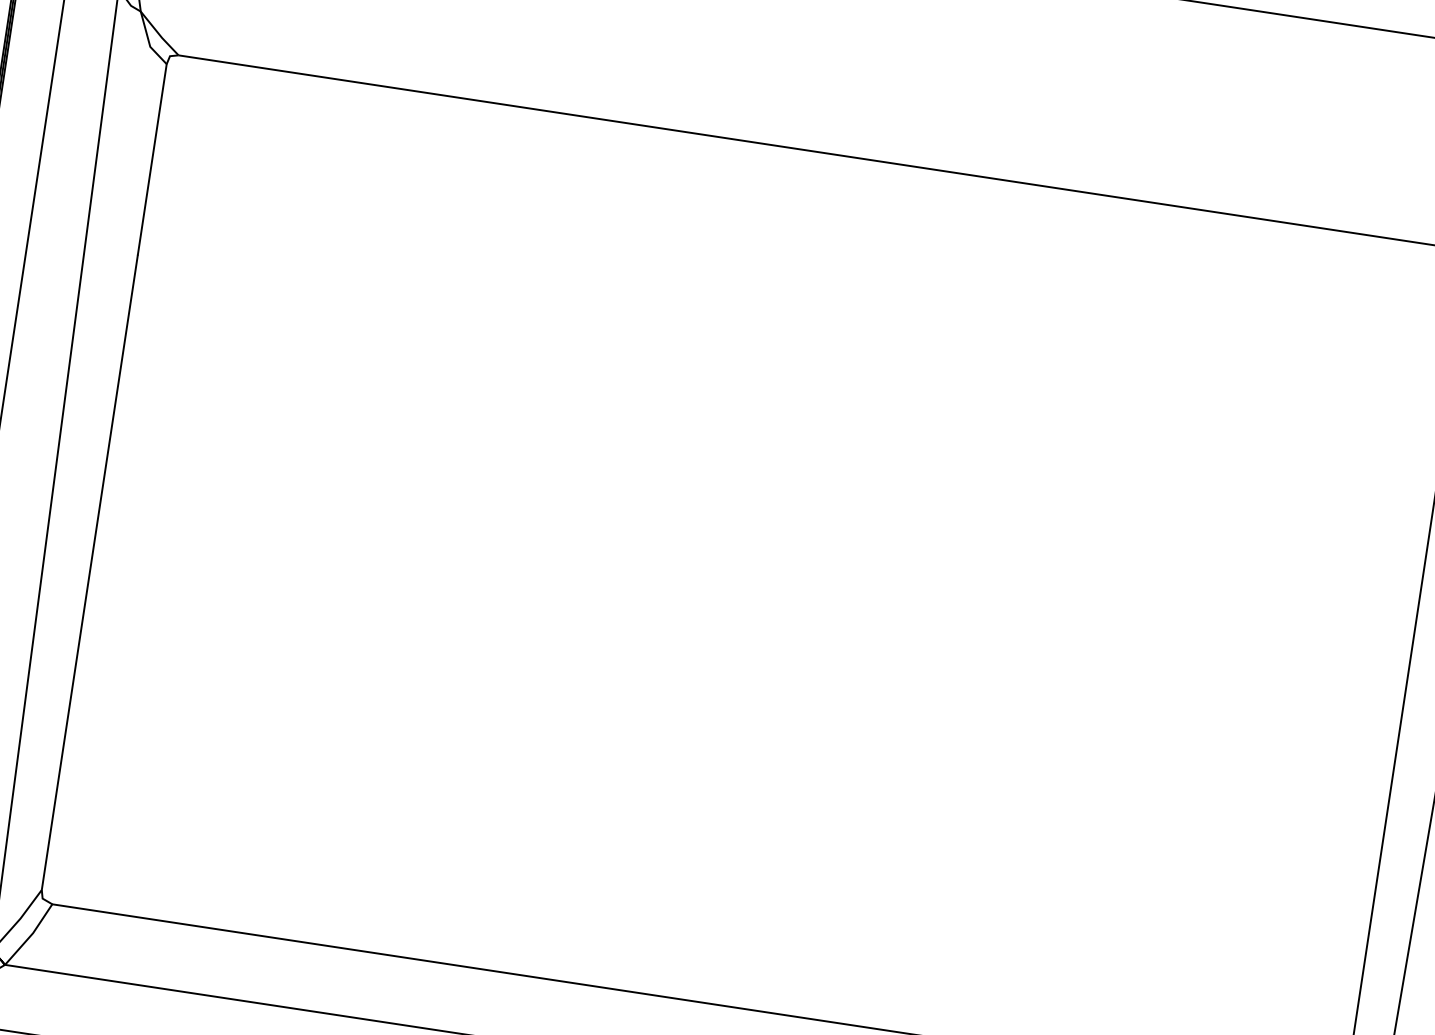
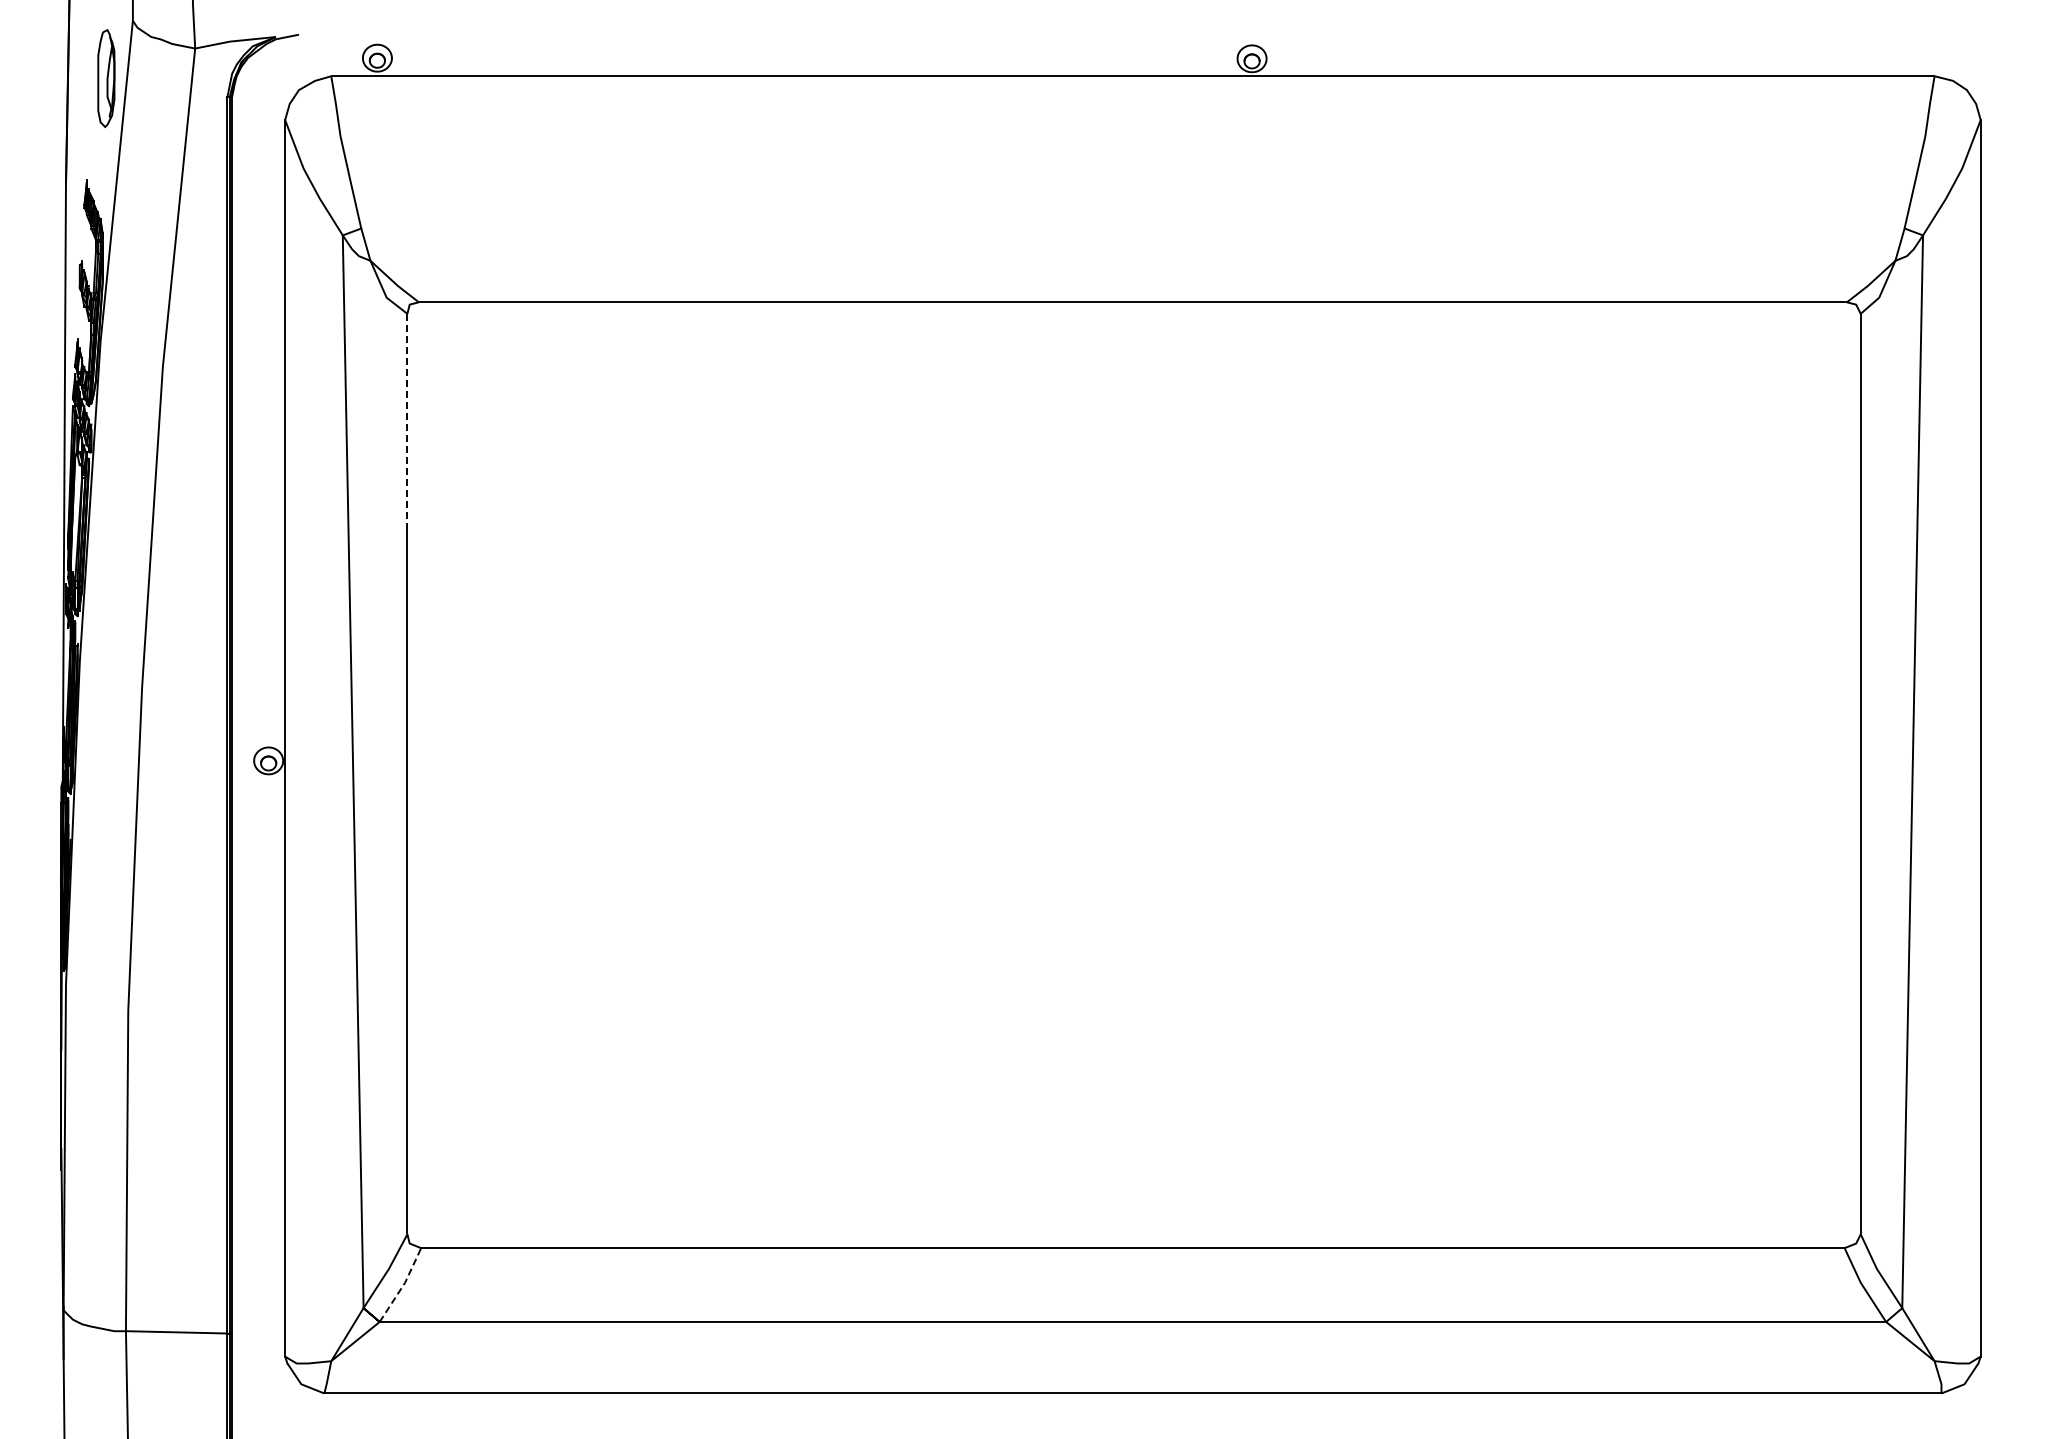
line: (152, 159) -> (407, 420), solid -> dashed
line: (31, 935) -> (403, 1285), solid -> dashed

